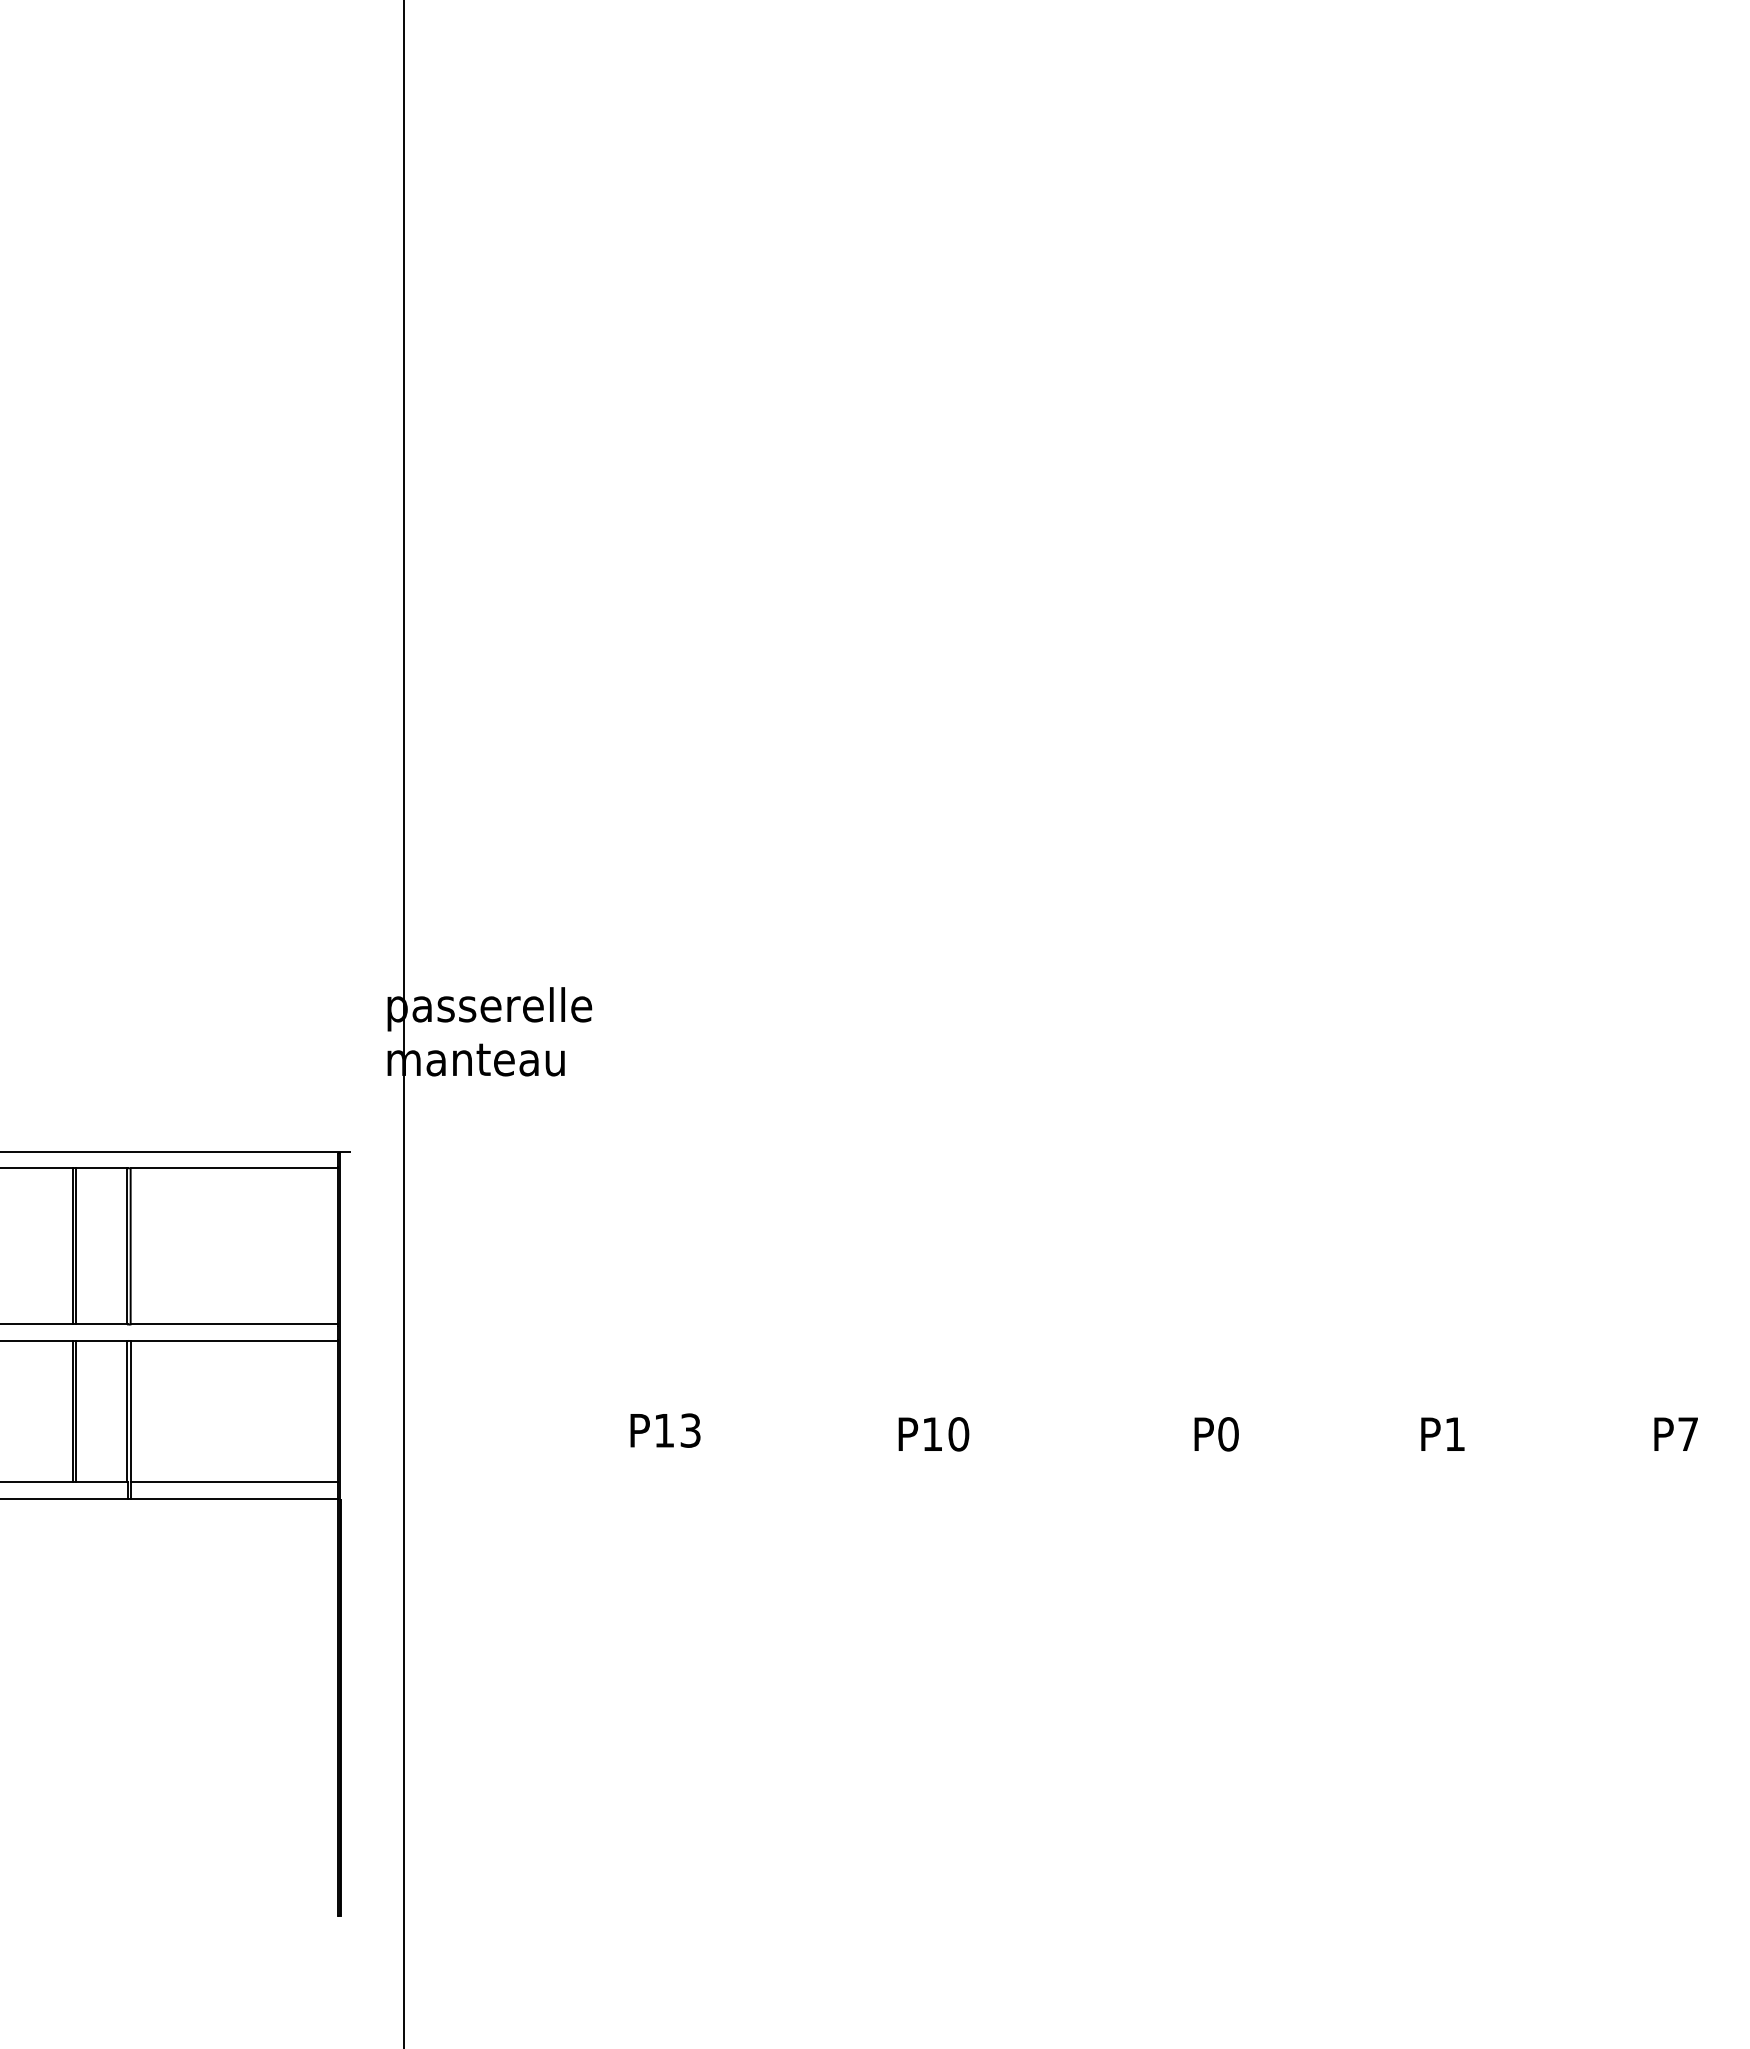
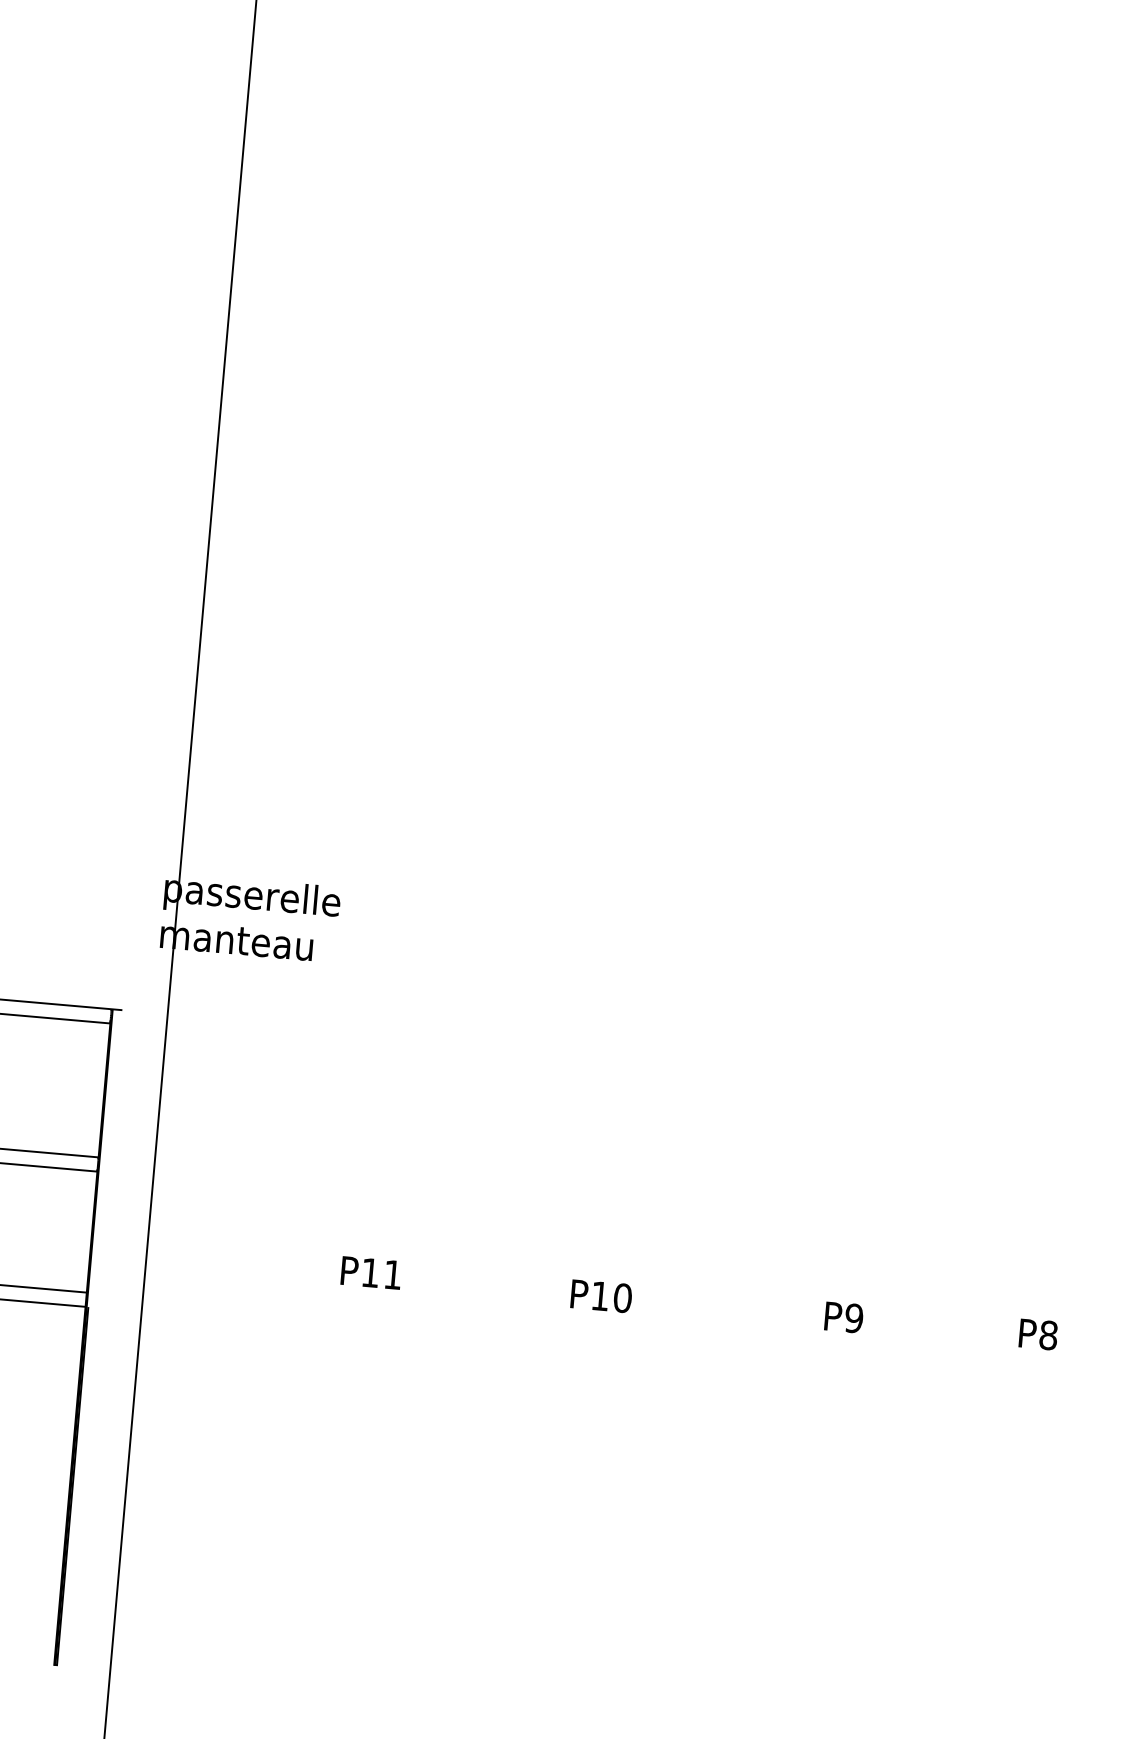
text: (690, 1430) -> (392, 1274), P13 -> P11
text: (1228, 1434) -> (854, 1318), P0 -> P9
text: (1455, 1434) -> (1048, 1335), P1 -> P8

